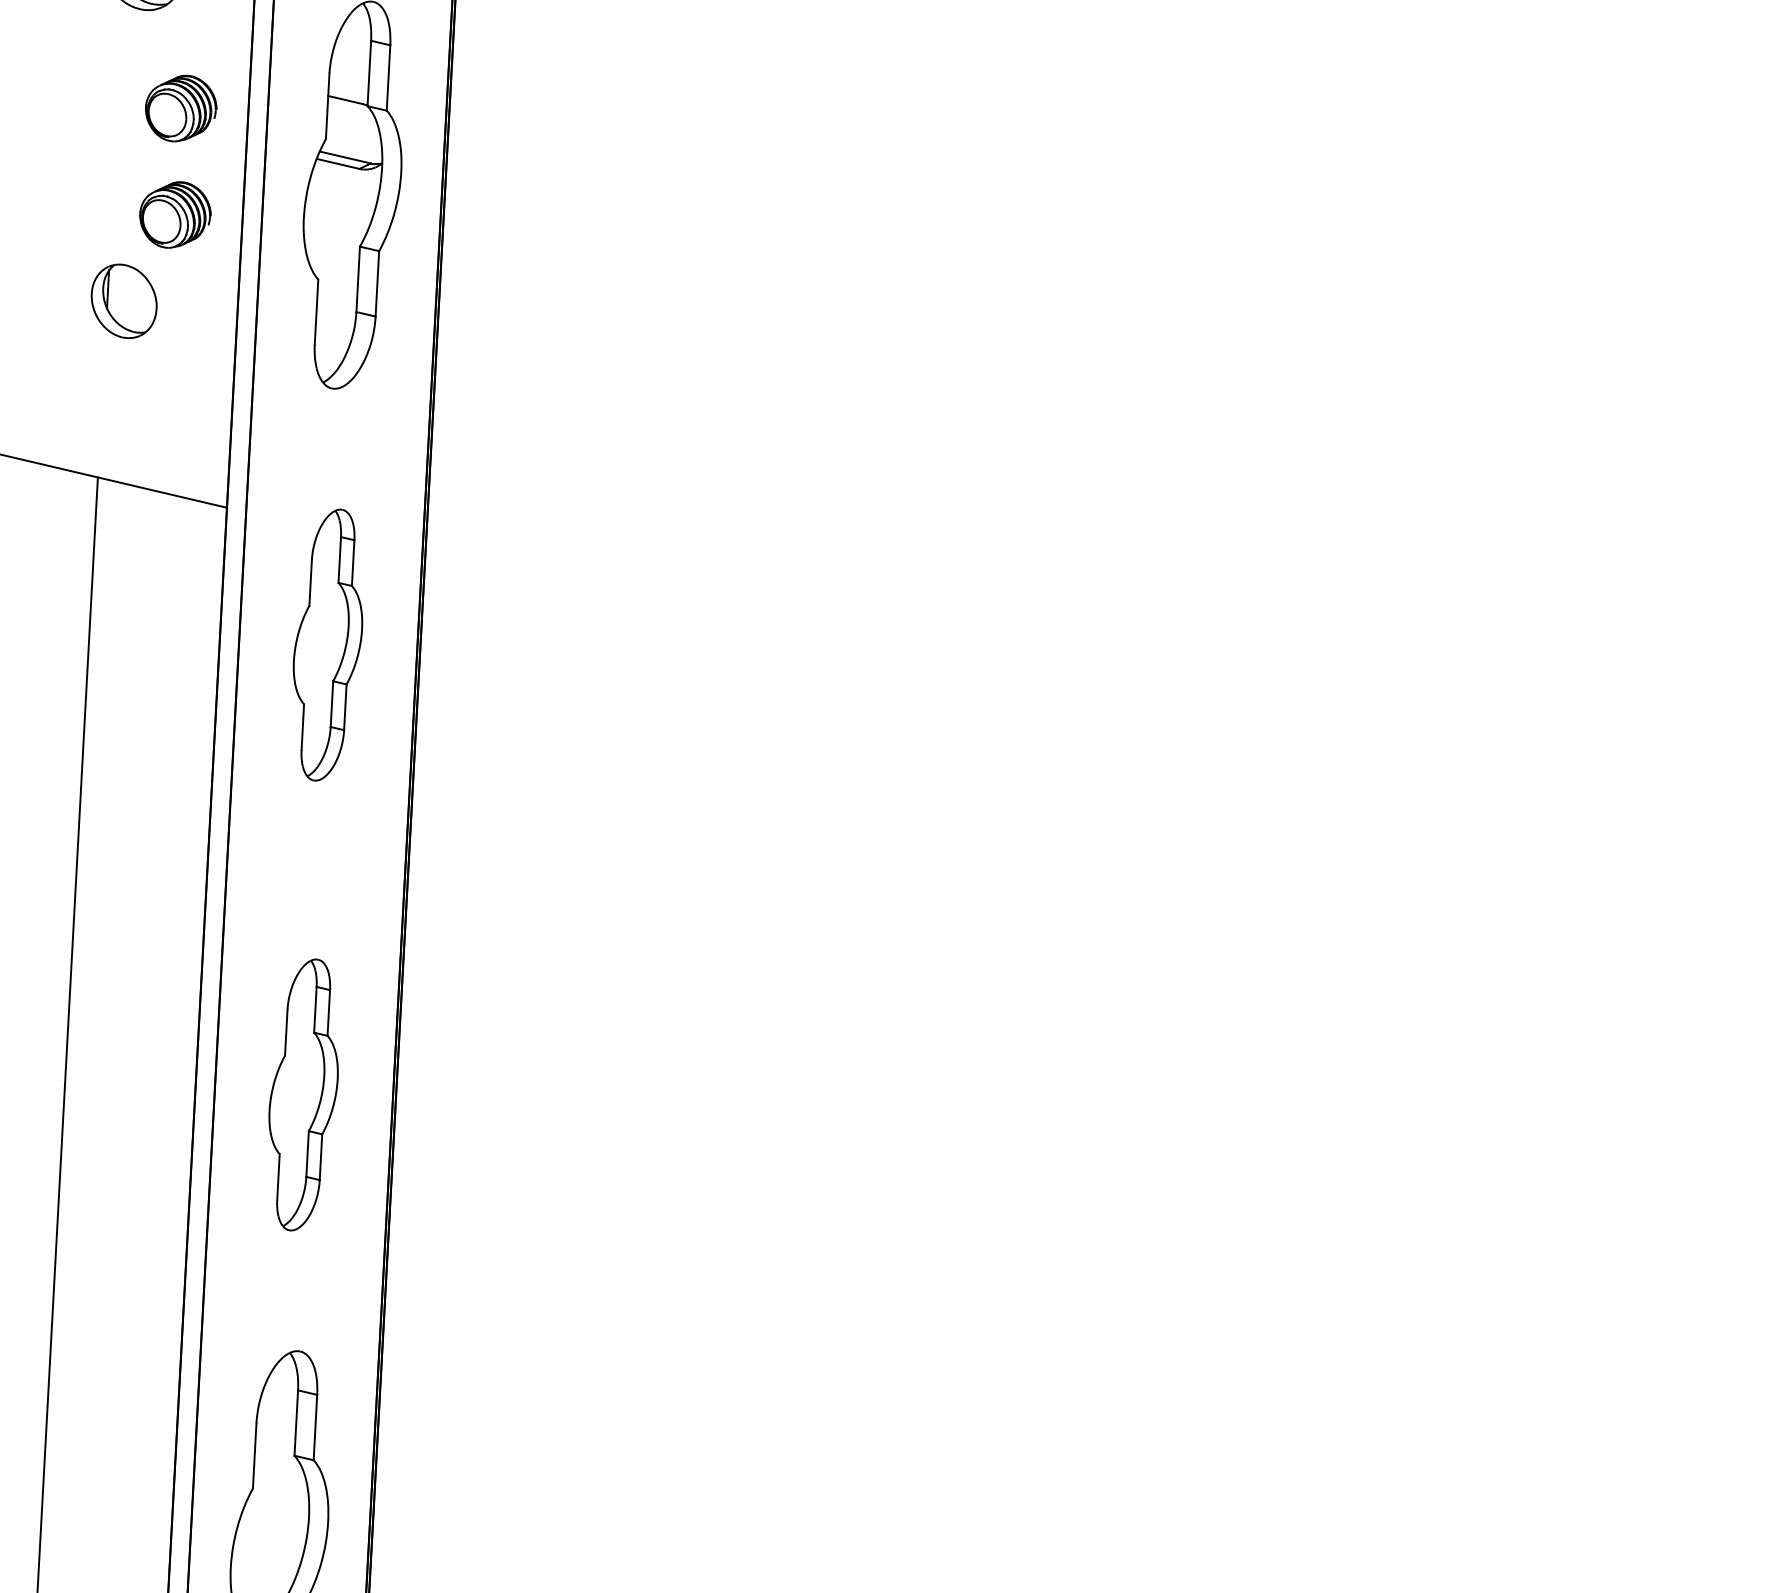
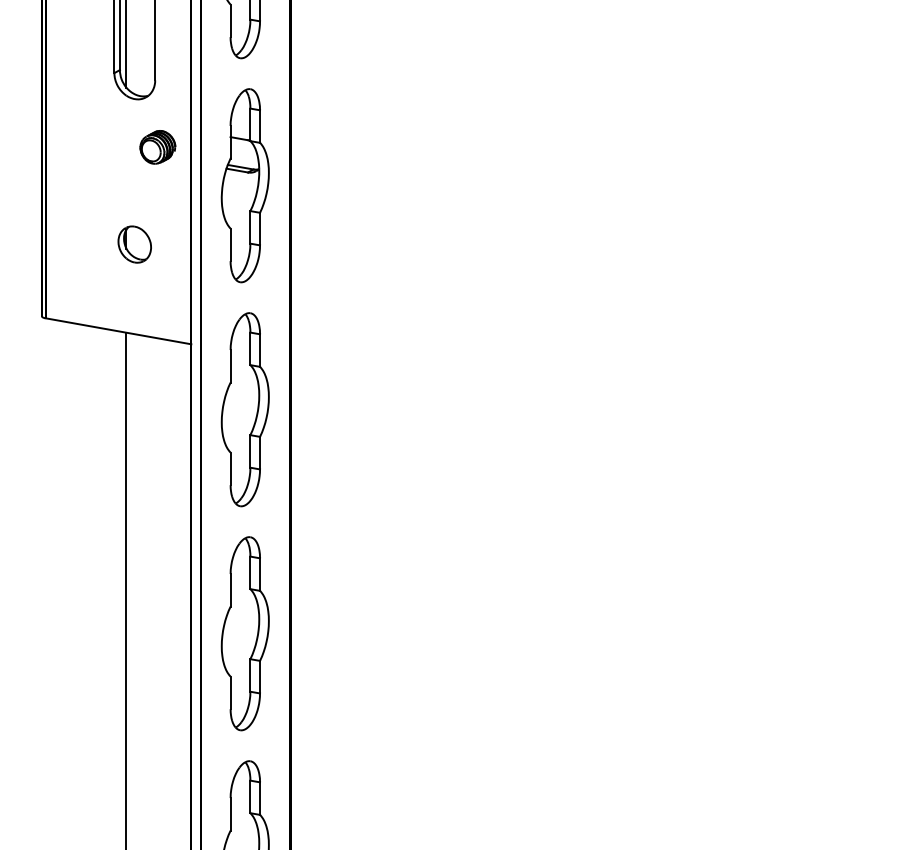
part: (174, 215) -> (157, 200), removed
part: (326, 644) -> (244, 409), size x1.43
part: (302, 1094) -> (244, 633), size x1.43

